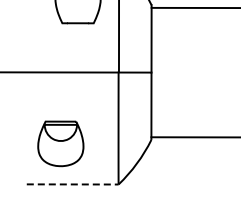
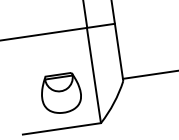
part: (60, 143) -> (60, 93), moved
line: (72, 184) -> (61, 128), dashed -> solid

